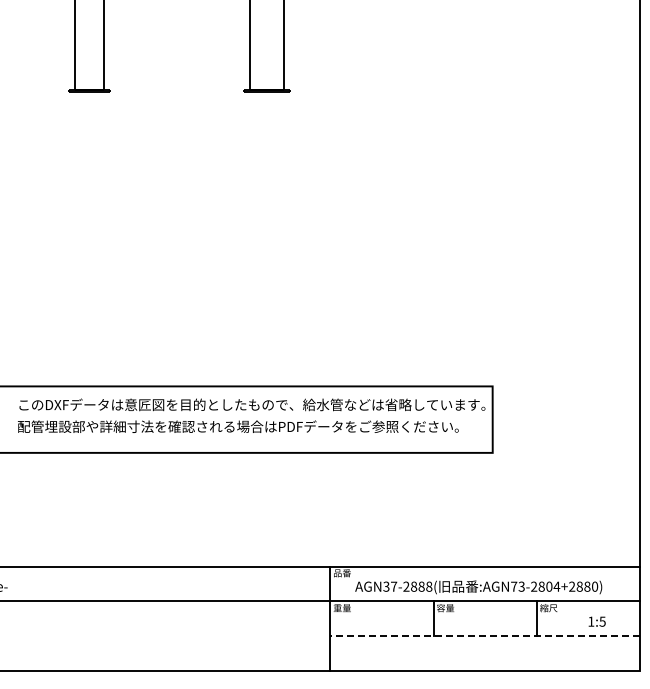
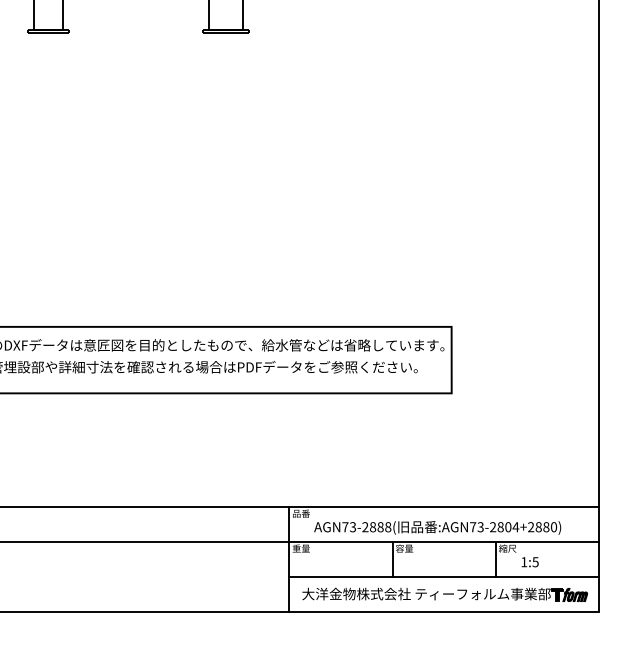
text: (390, 586) -> (349, 526), AGN37-2888( -> AGN73-2888(
text: (596, 621) -> (529, 561), moved
line: (485, 636) -> (444, 576), dashed -> solid
part: (486, 654) -> (445, 594), added

